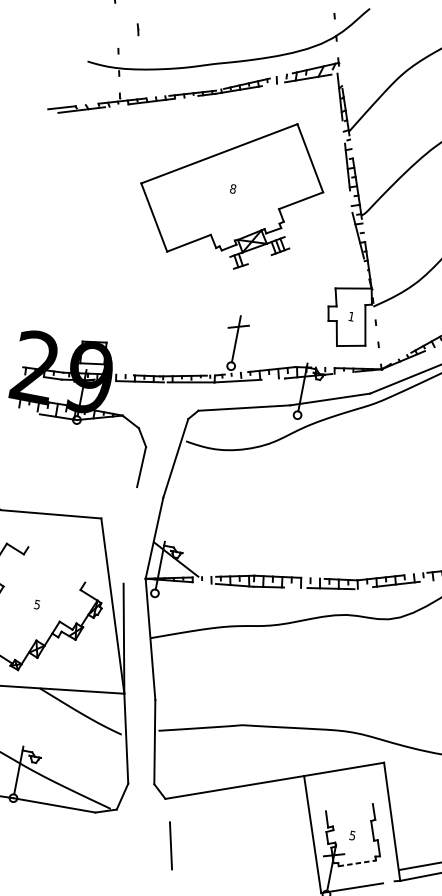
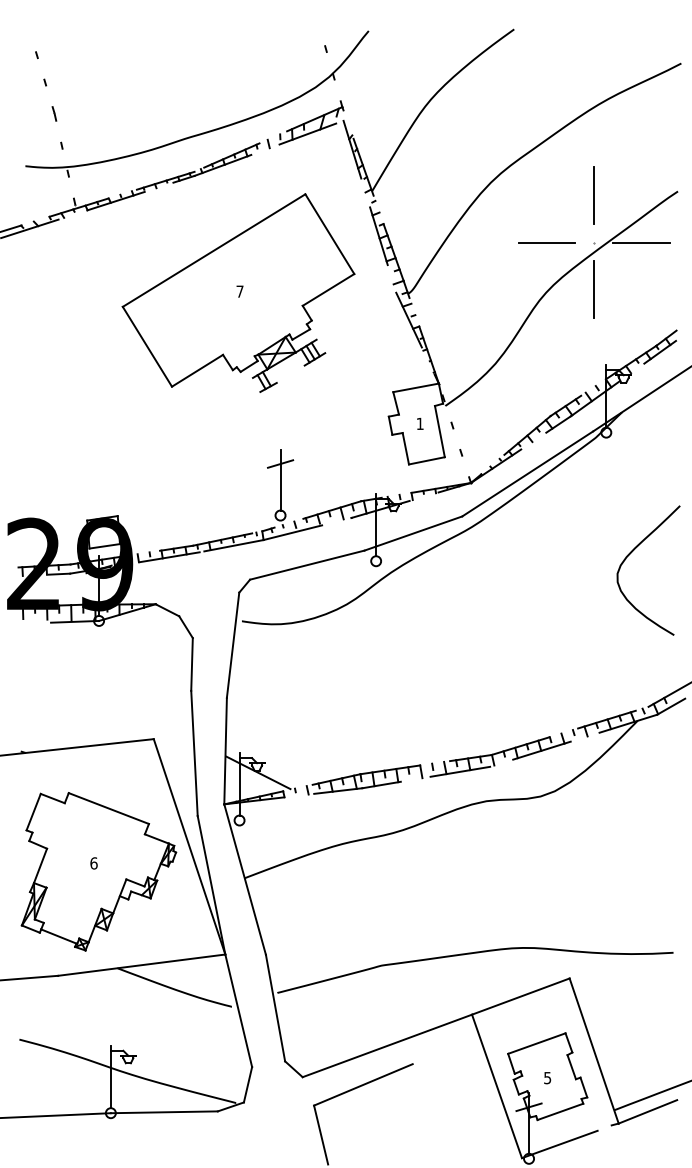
line: (138, 29) -> (54, 113), moved
text: (232, 188) -> (239, 291), 8 -> 7
line: (130, 535) -> (194, 753), added
line: (56, 564) -> (108, 808), added
text: (36, 604) -> (93, 863), 5 -> 6
line: (349, 807) -> (536, 1043), added
line: (210, 813) -> (363, 1084), added
line: (357, 863) -> (560, 1111), dashed -> solid

